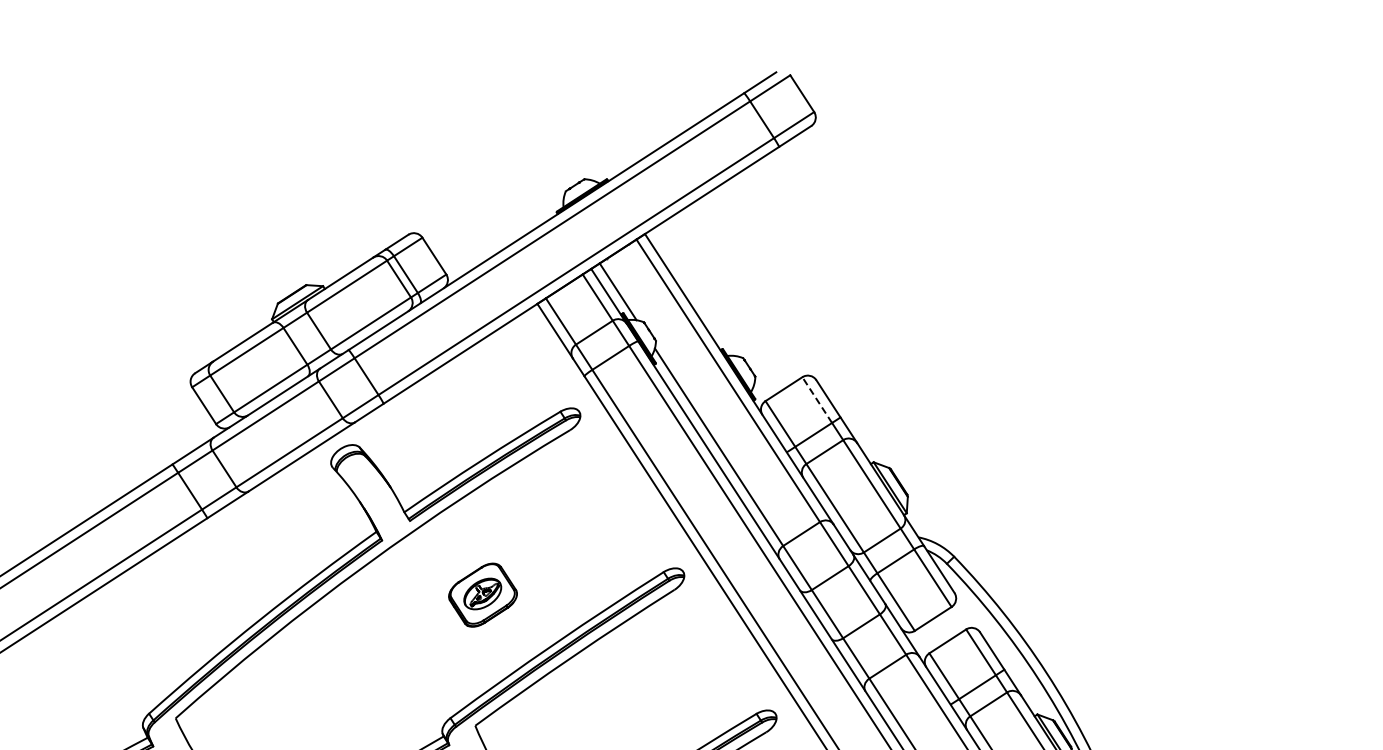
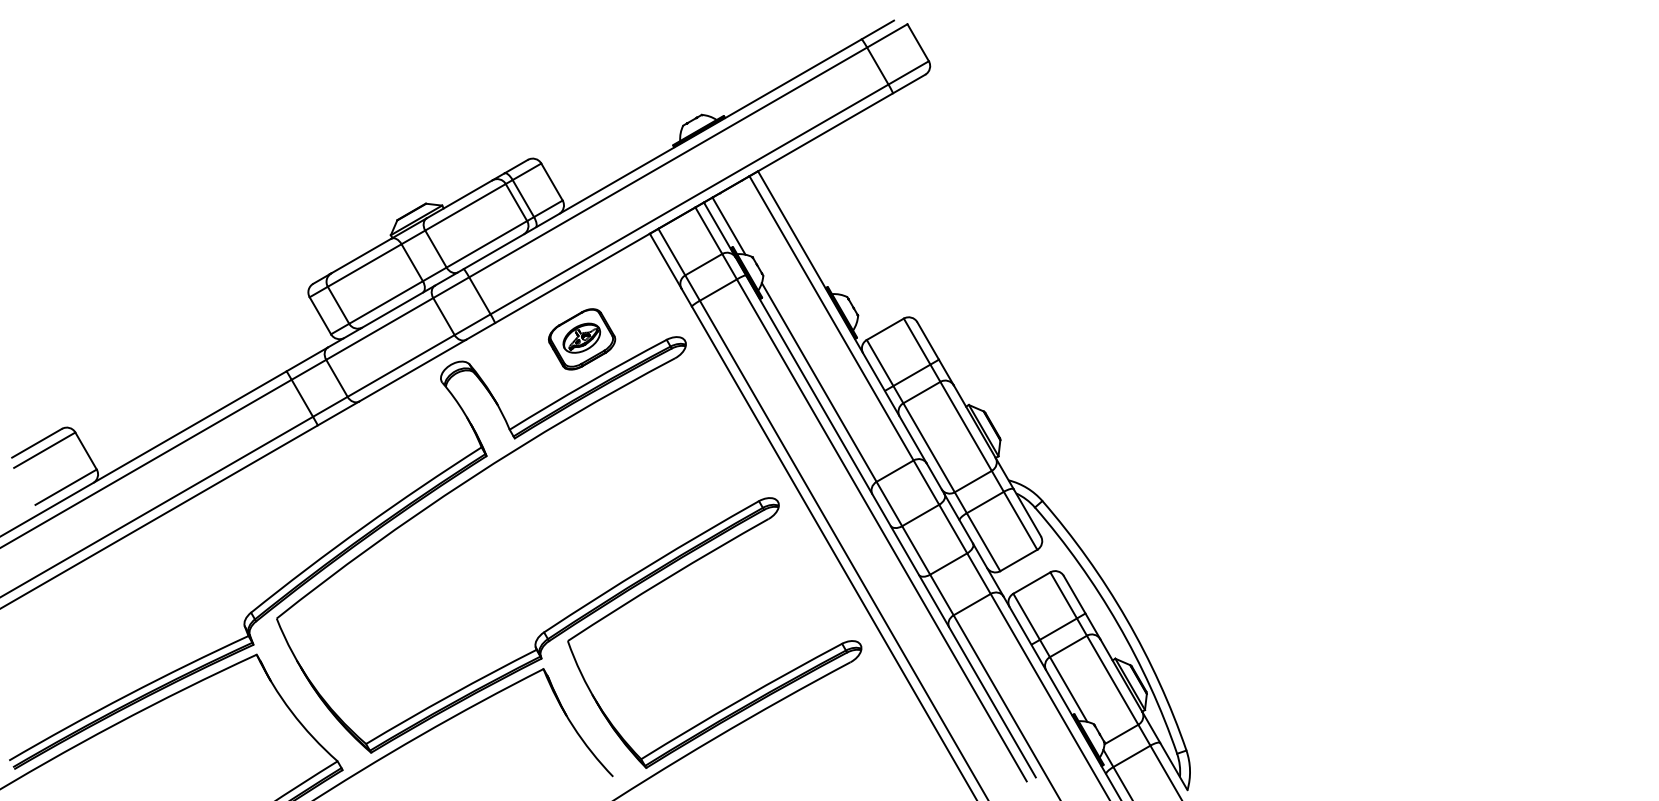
line: (817, 399) -> (917, 341), dashed -> solid
part: (483, 595) -> (582, 339), moved

